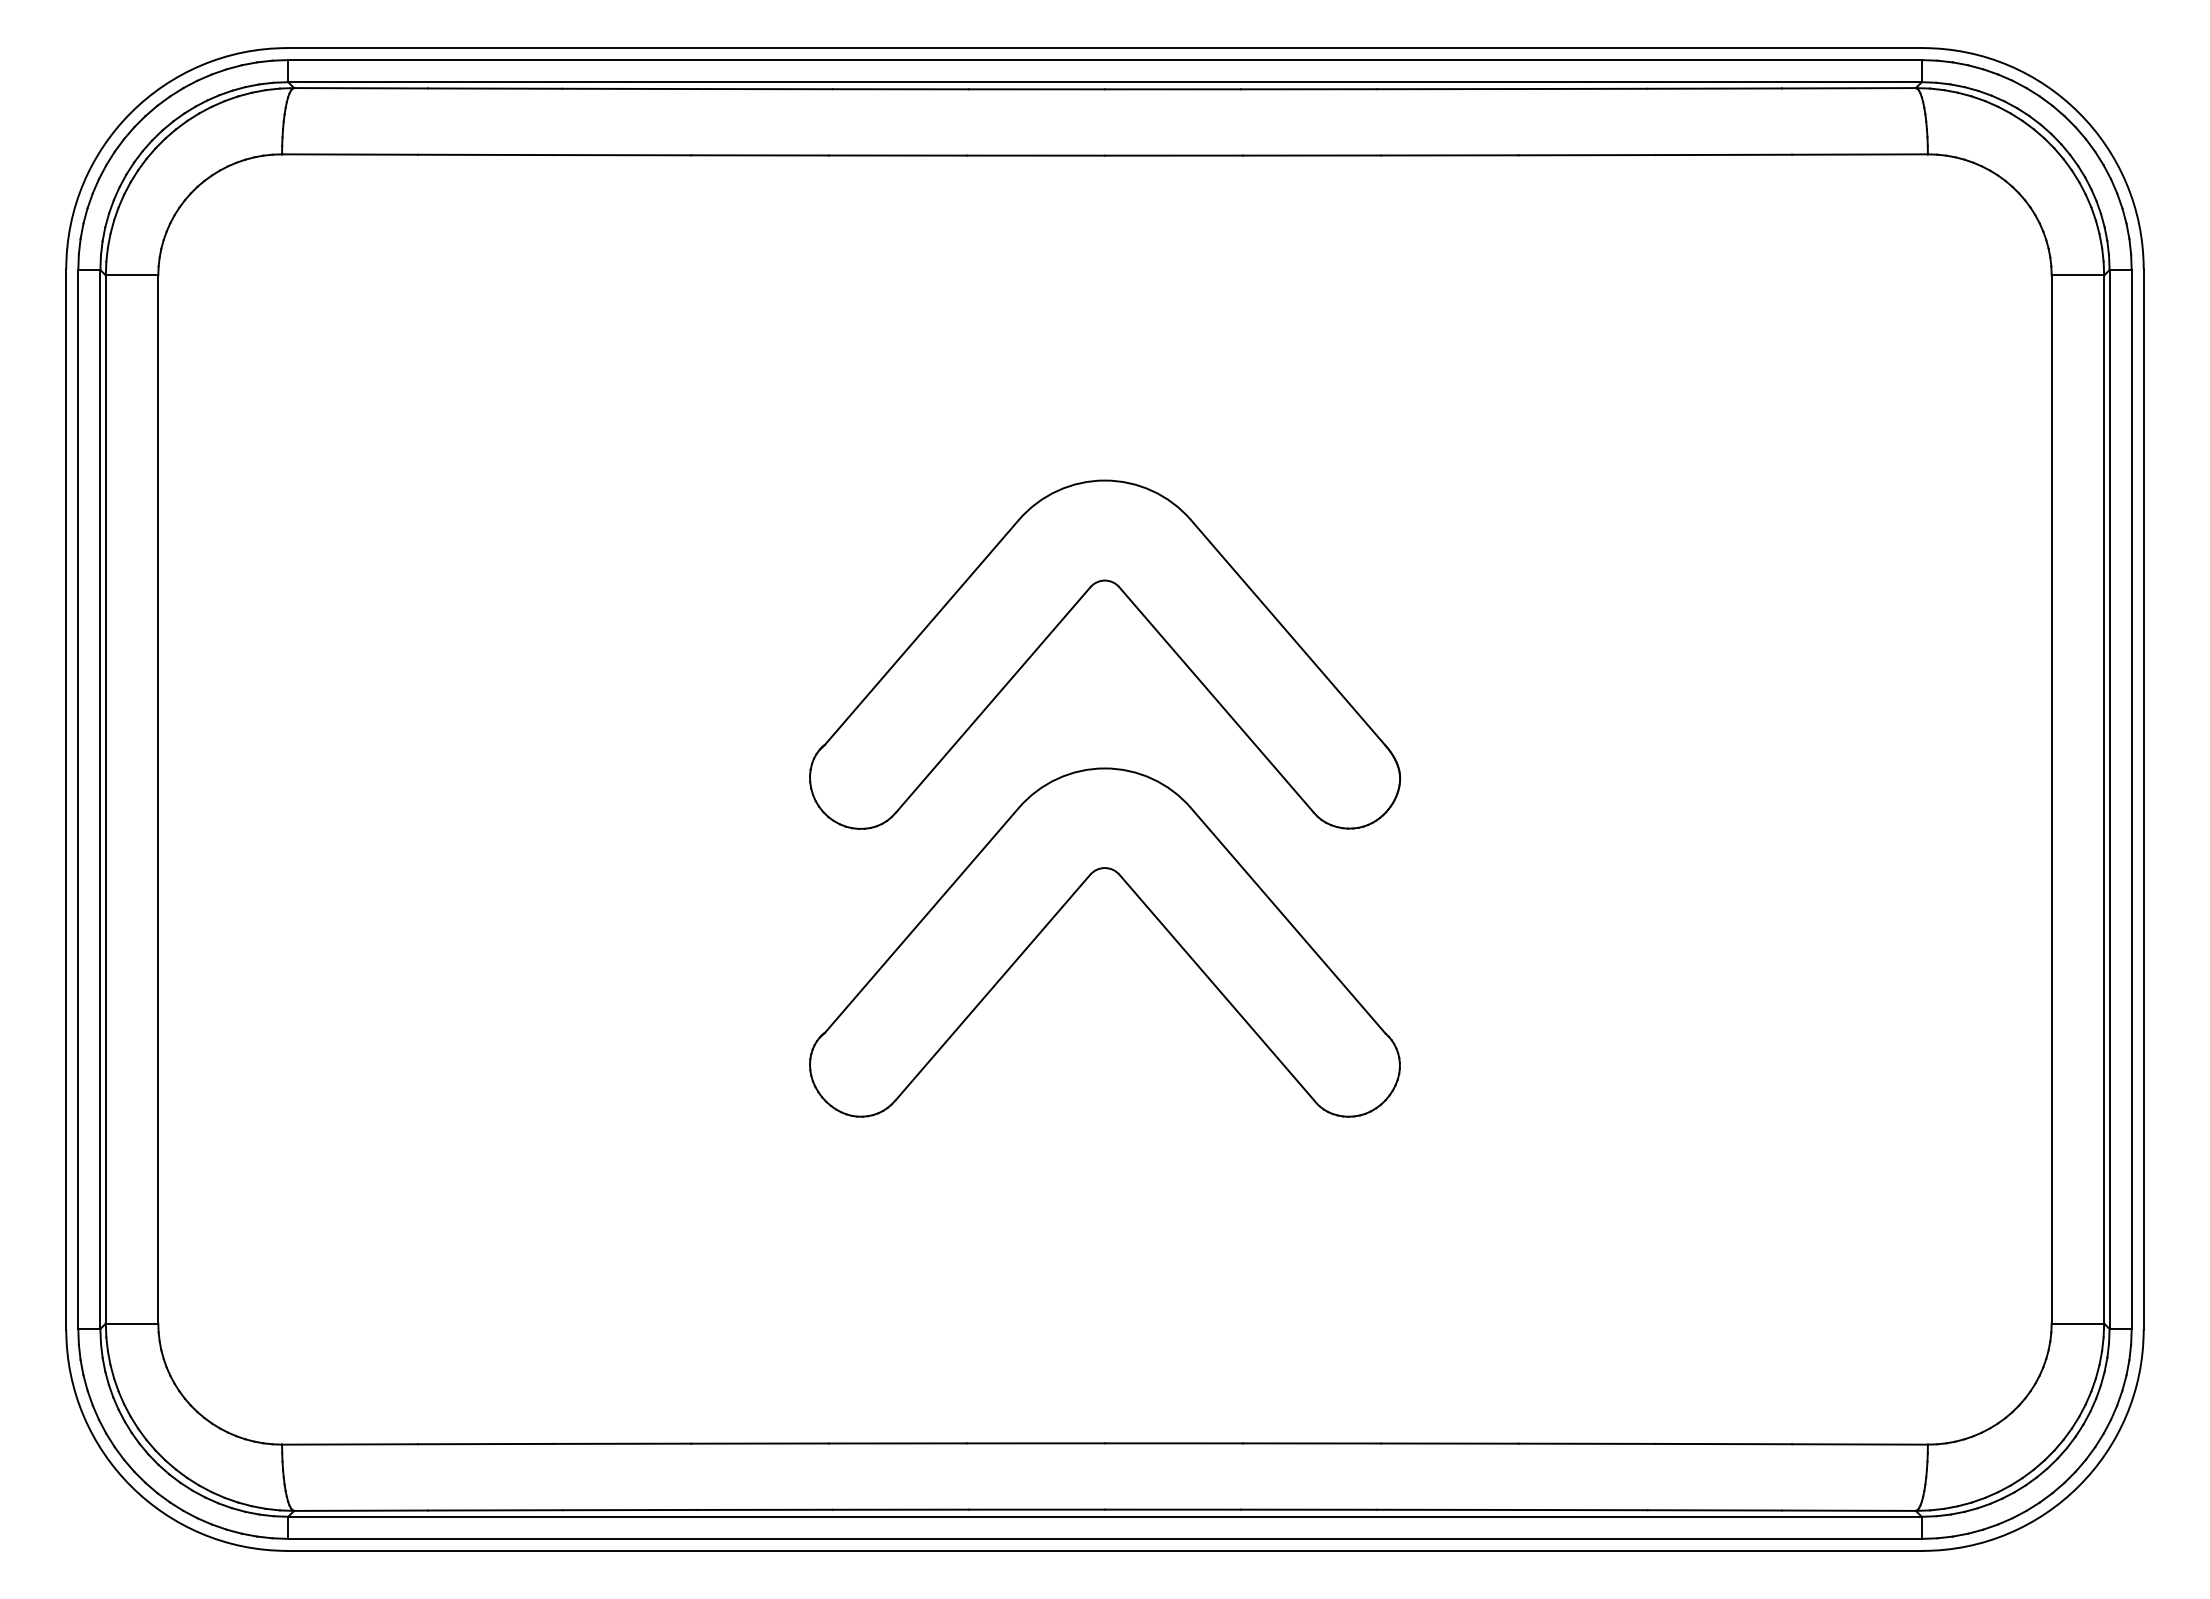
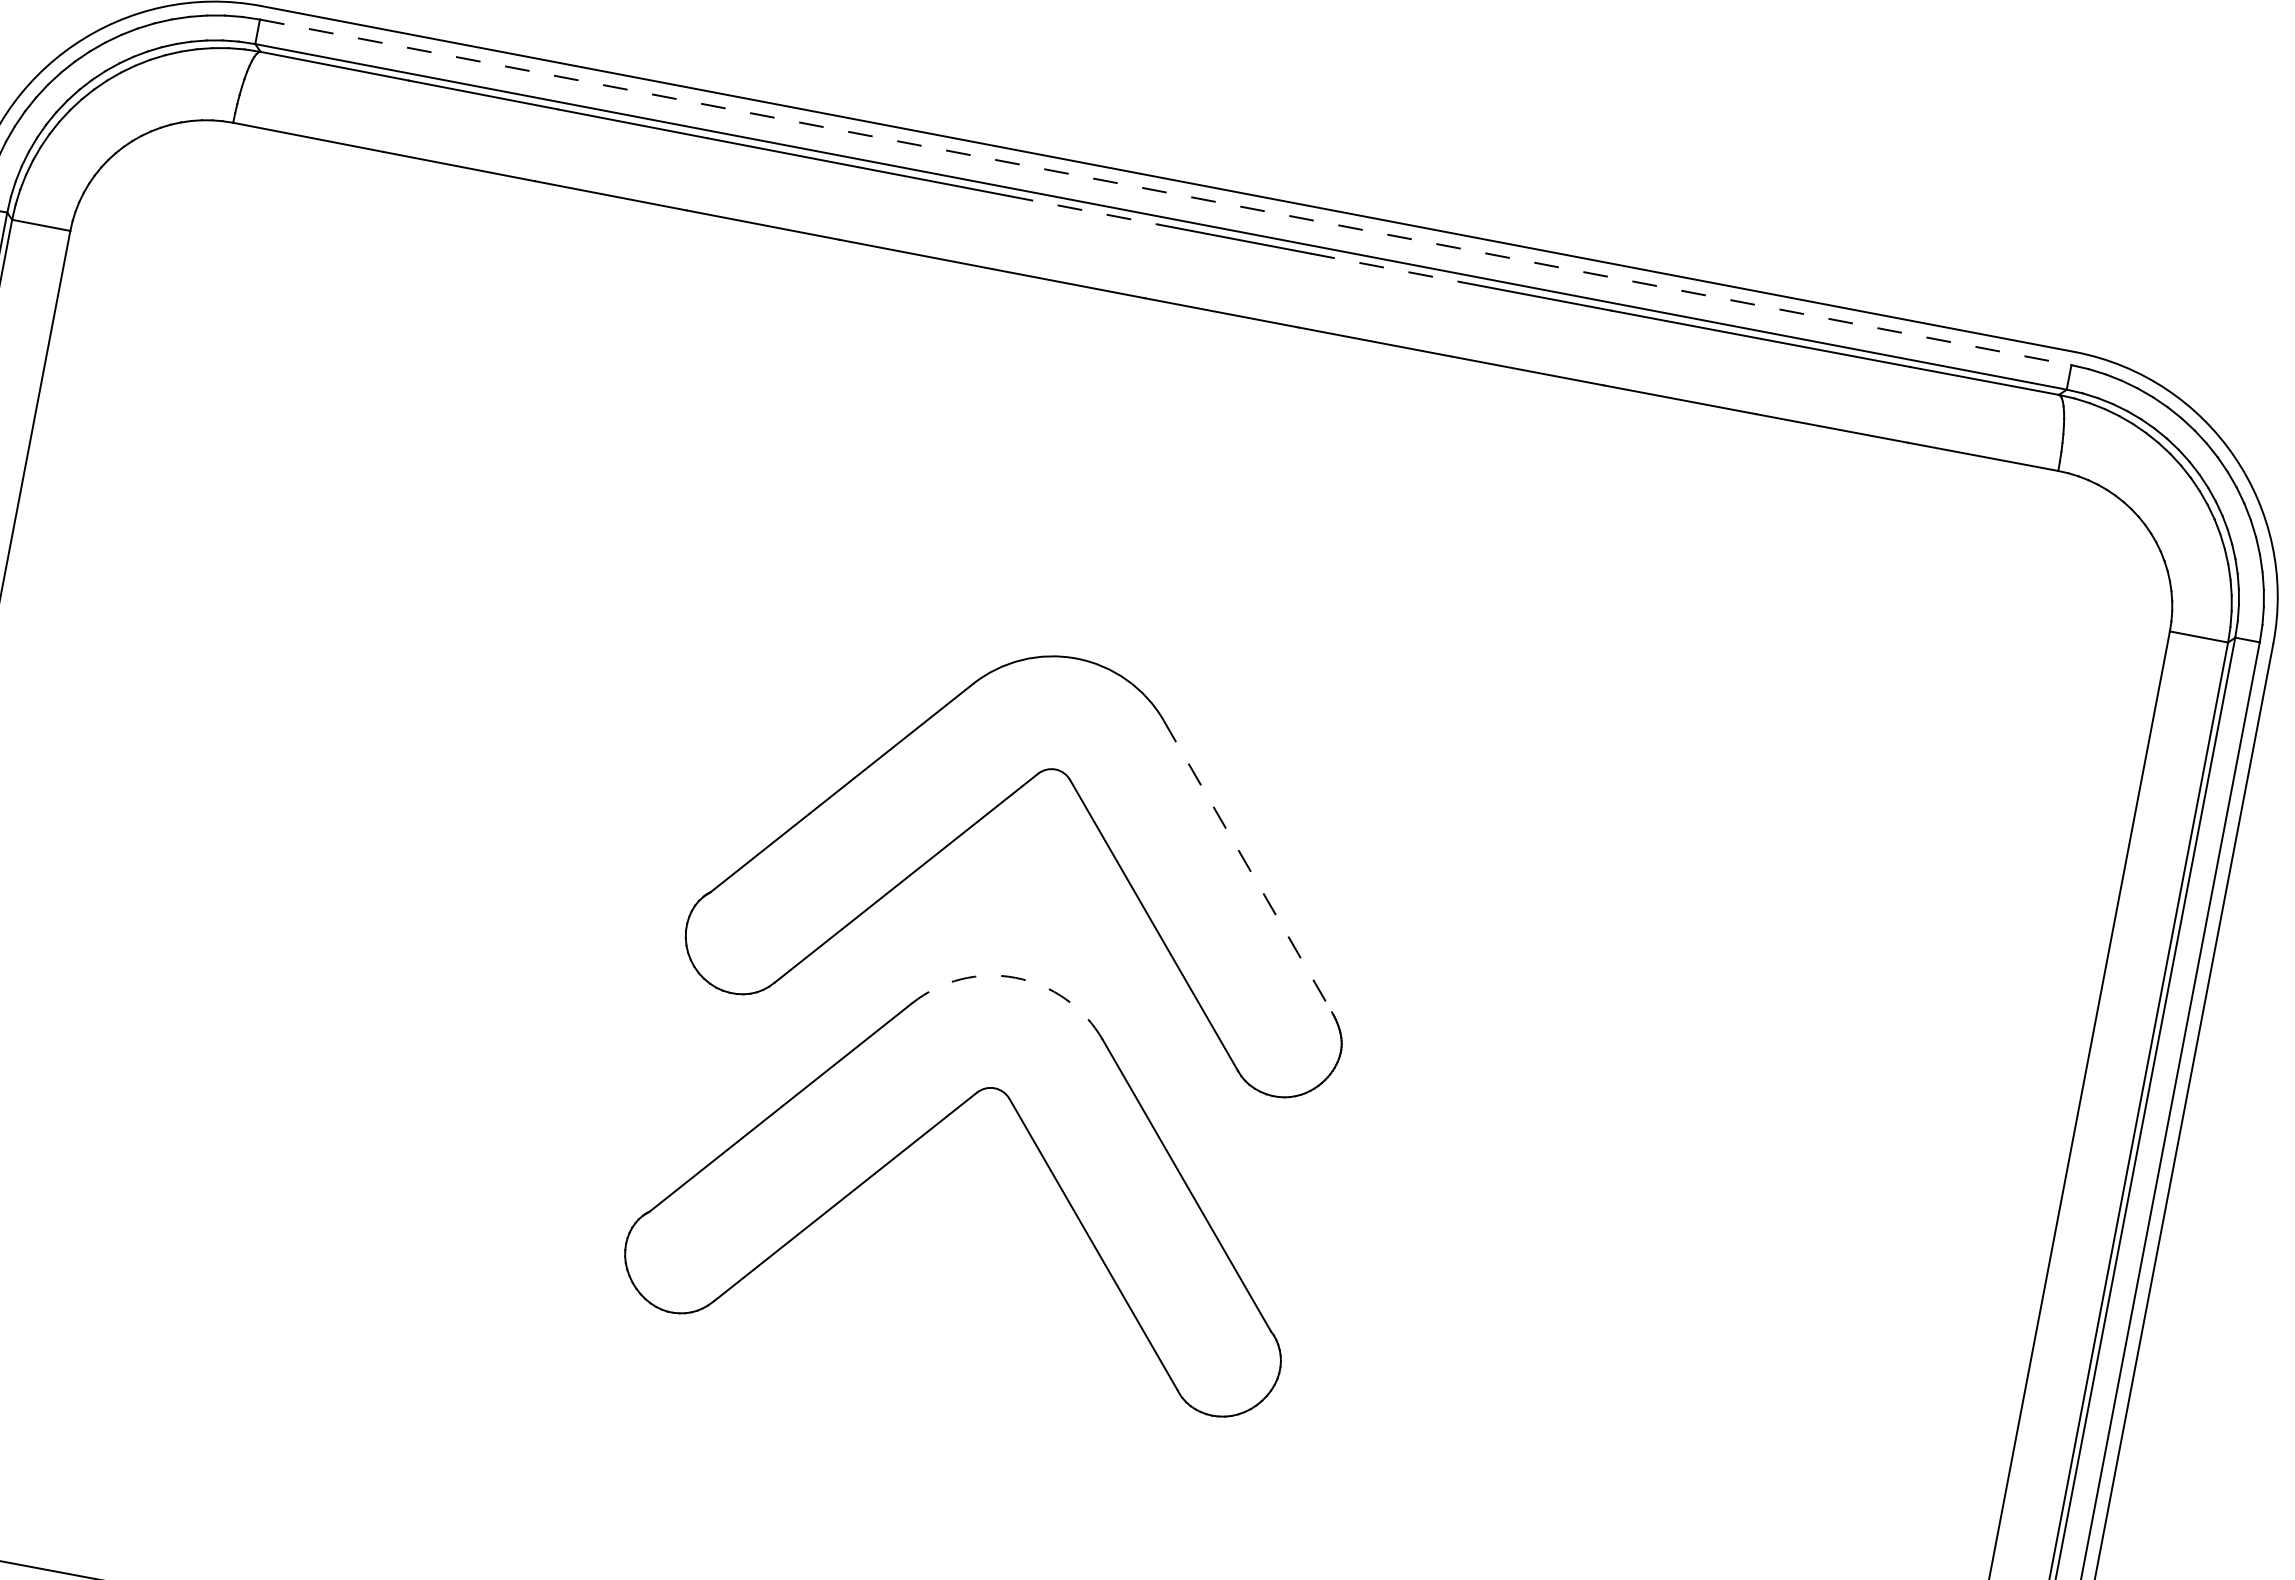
line: (1105, 60) -> (1166, 192), solid -> dashed
line: (1037, 89) -> (1084, 210), solid -> dashed
line: (1309, 89) -> (1386, 268), solid -> dashed
line: (1288, 633) -> (1247, 867), solid -> dashed
arc: (1104, 768) -> (1015, 977), solid -> dashed

